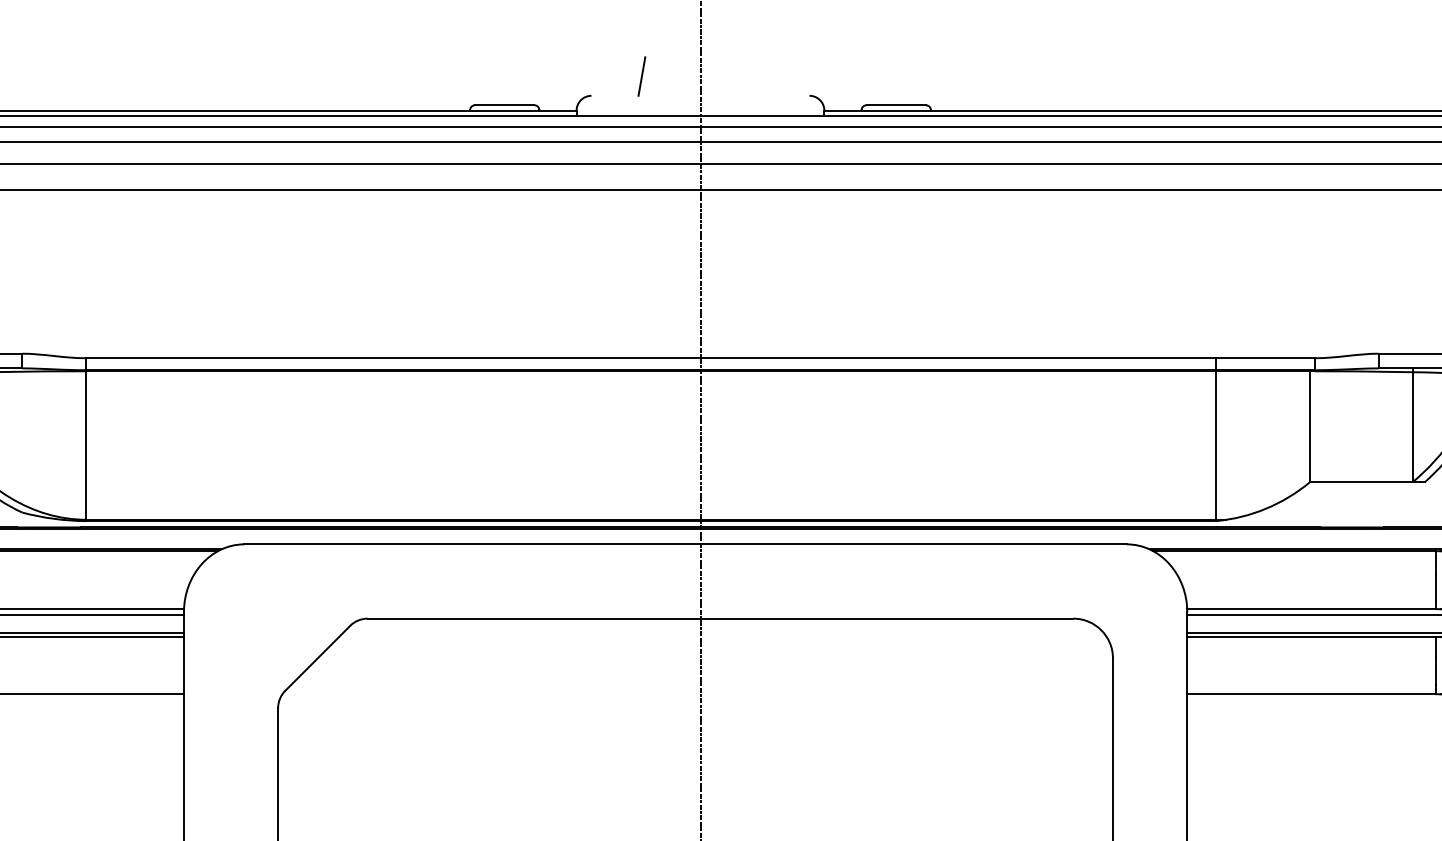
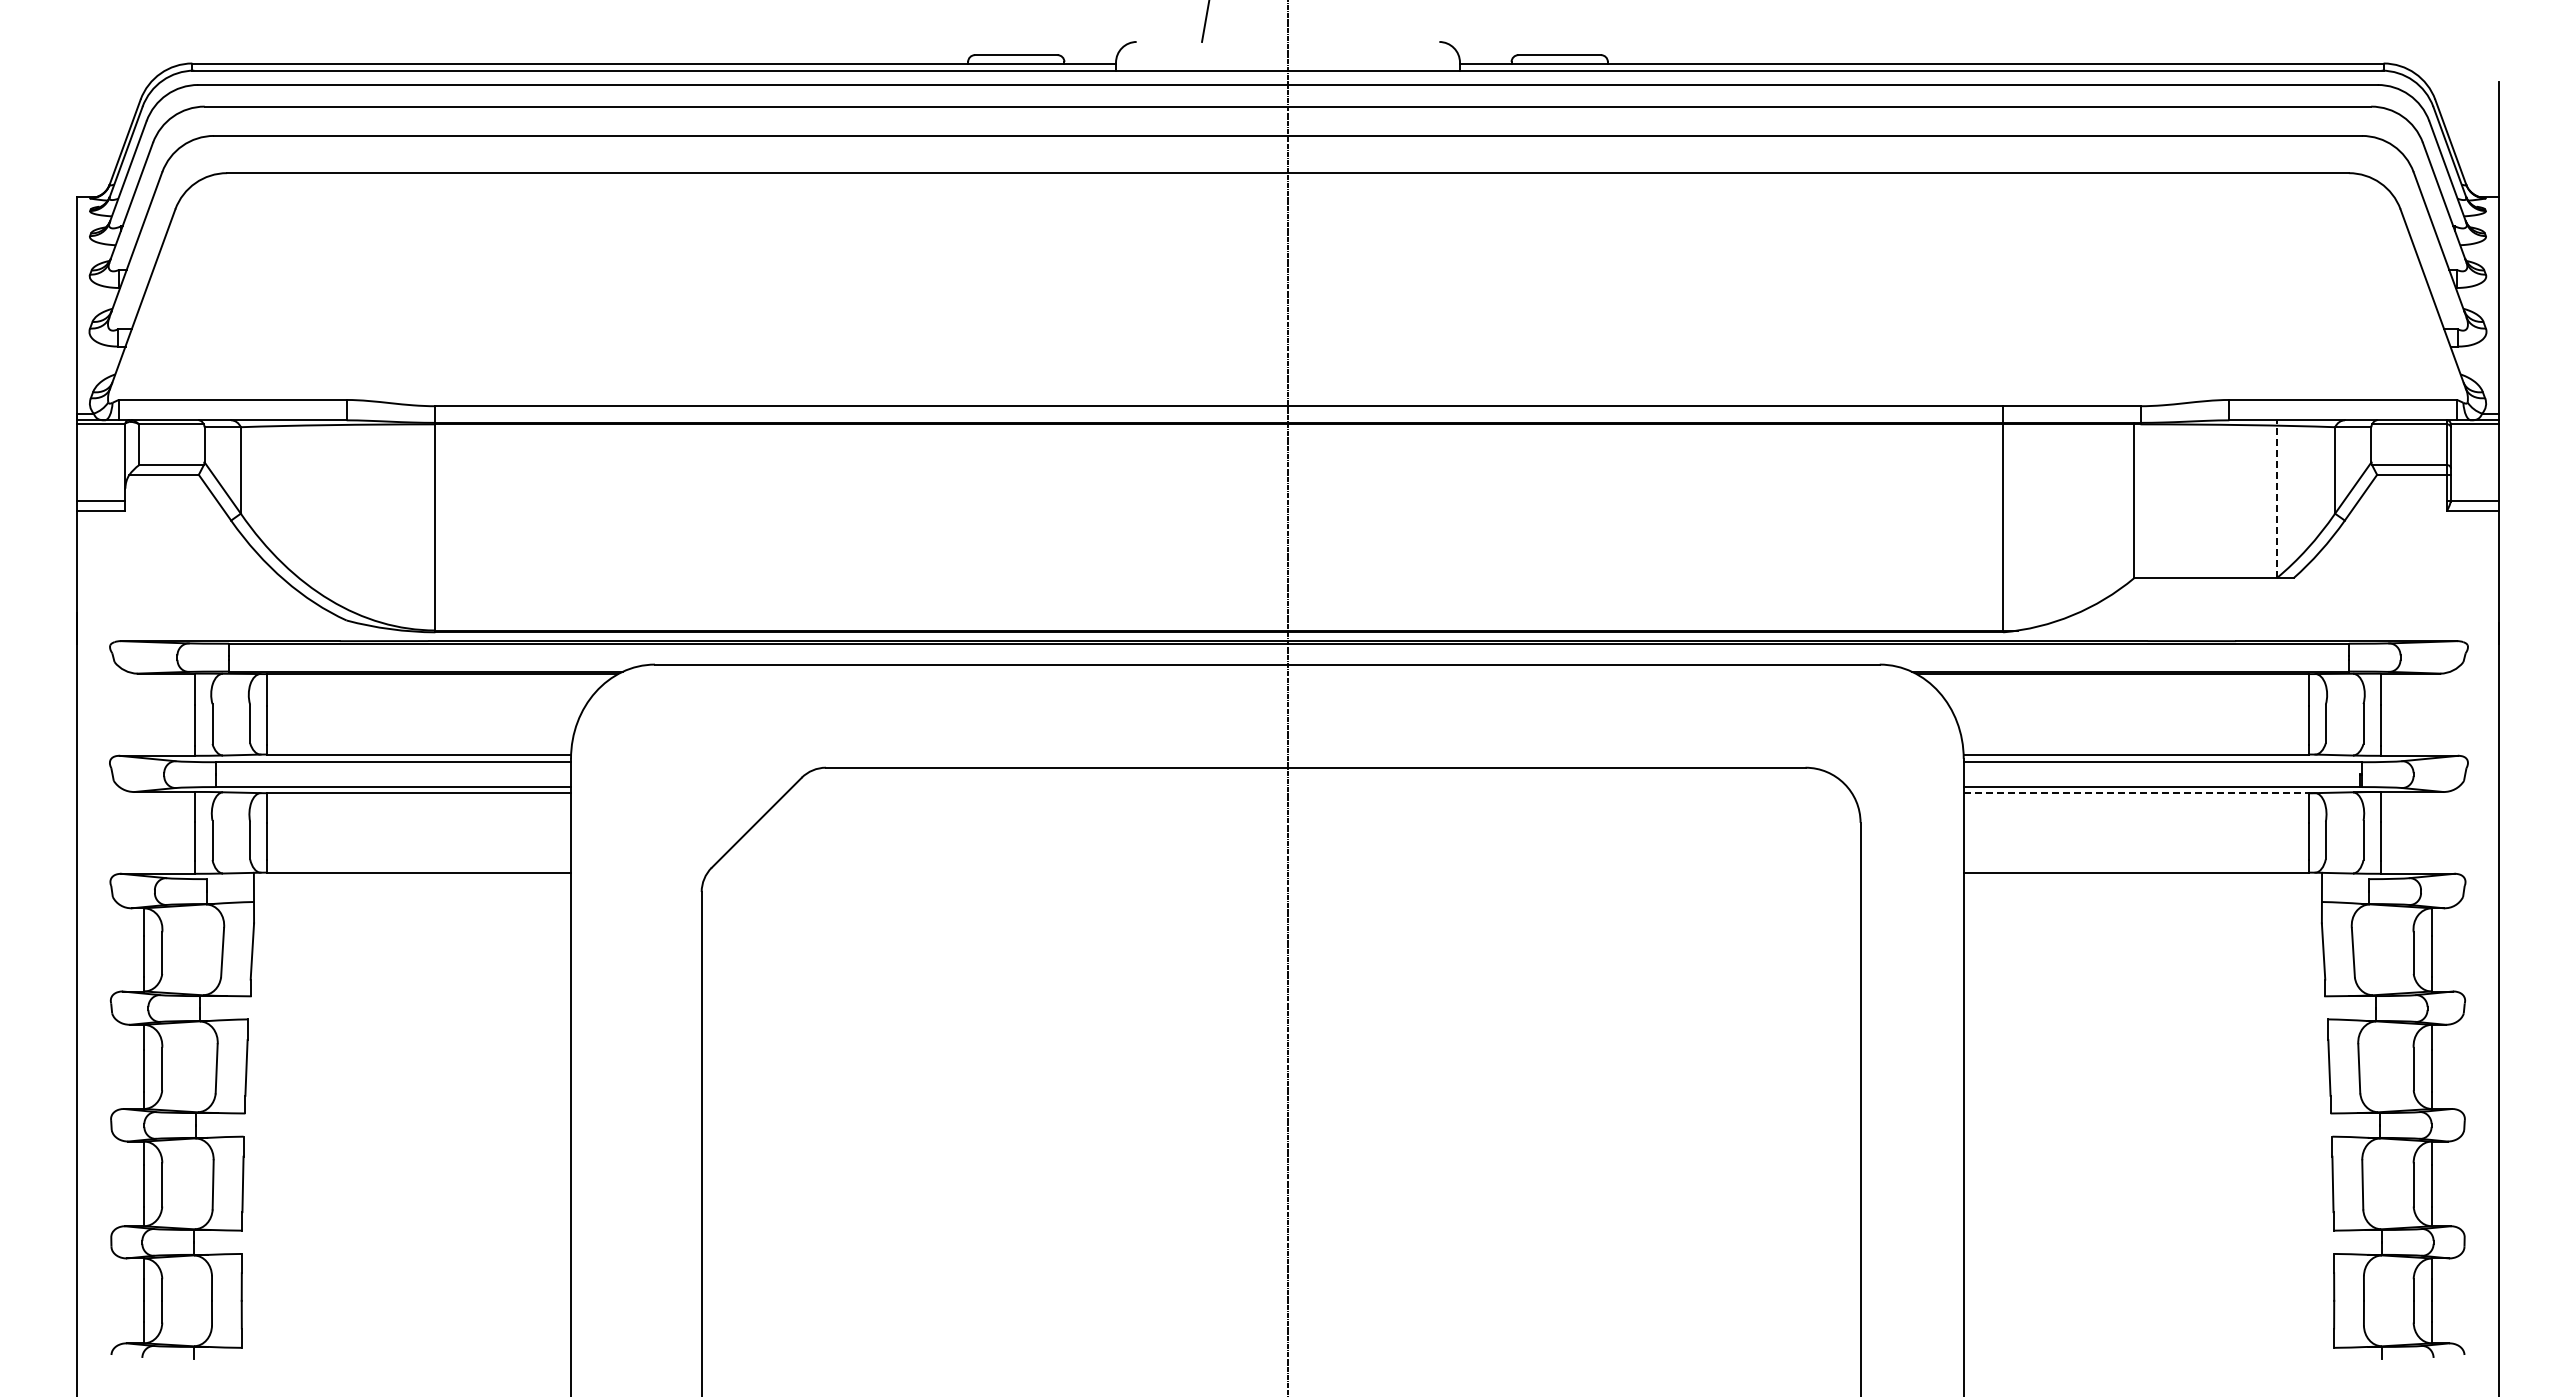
line: (1412, 425) -> (2276, 499), solid -> dashed
line: (1311, 637) -> (2136, 793), solid -> dashed

